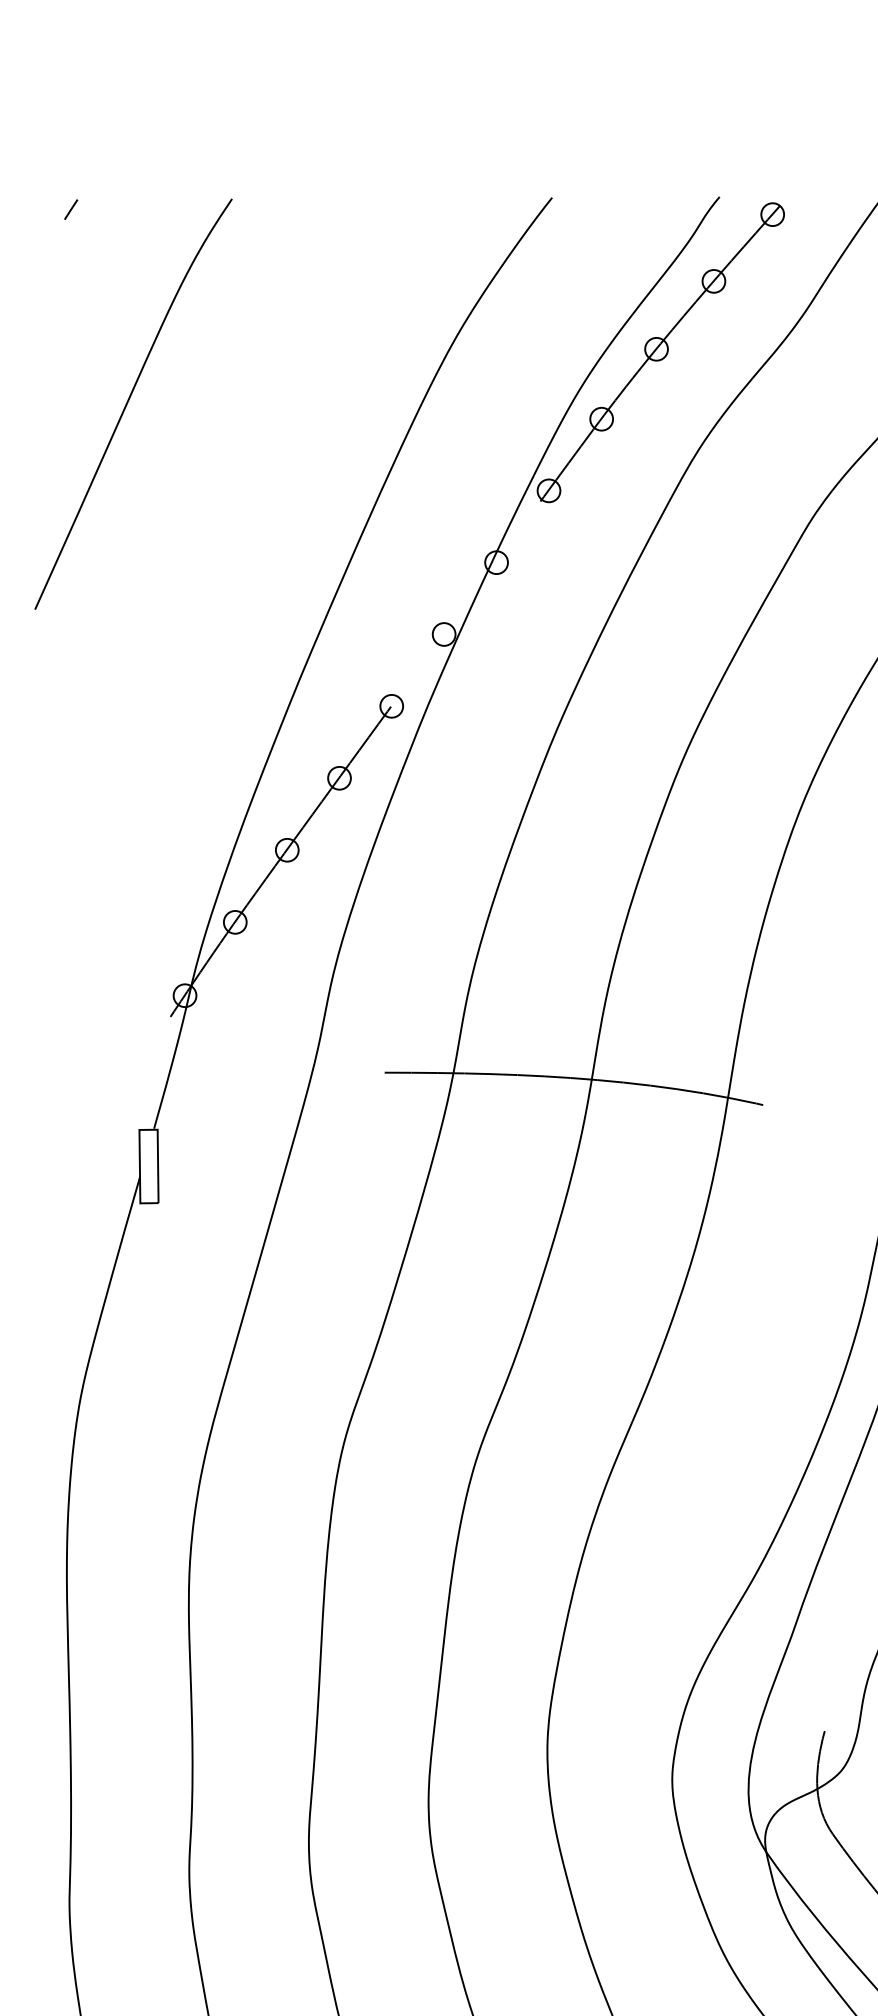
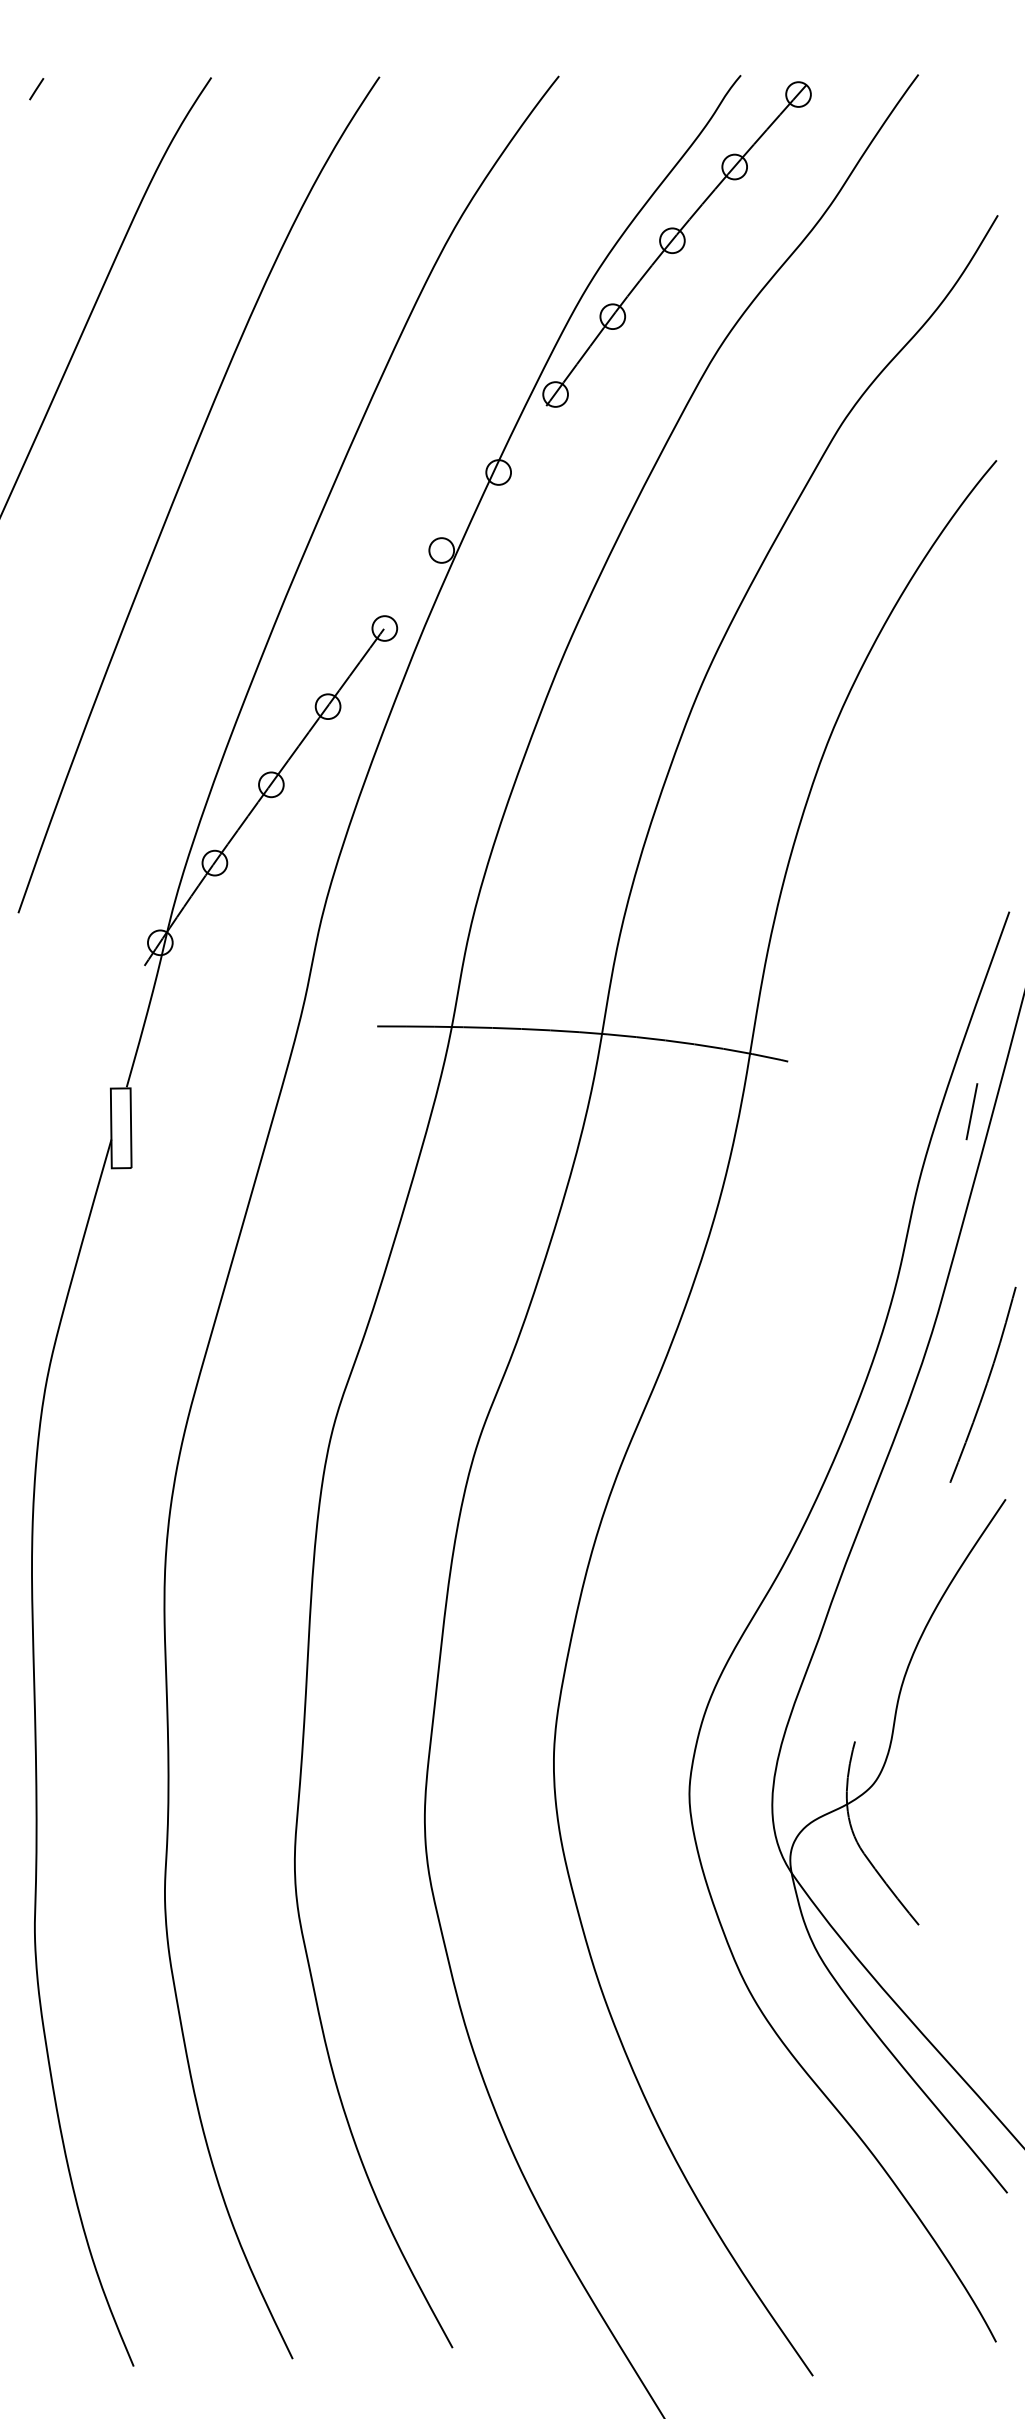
curve: (202, 578) -> (179, 489), added

